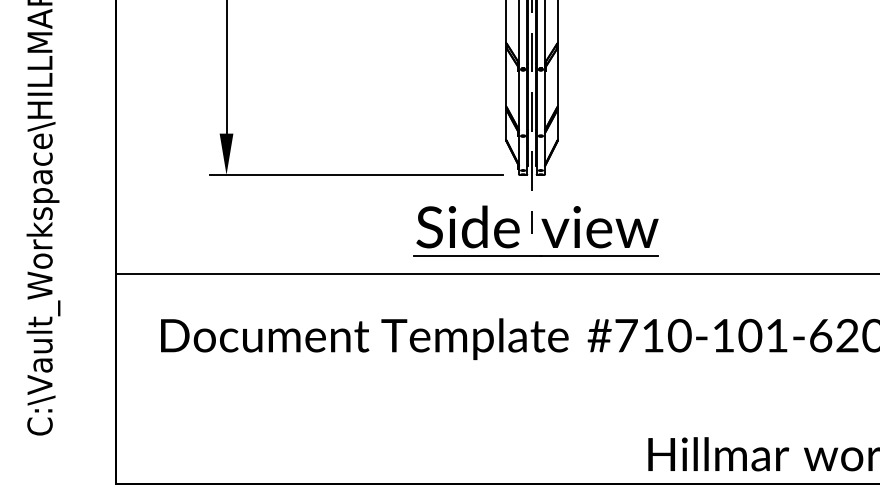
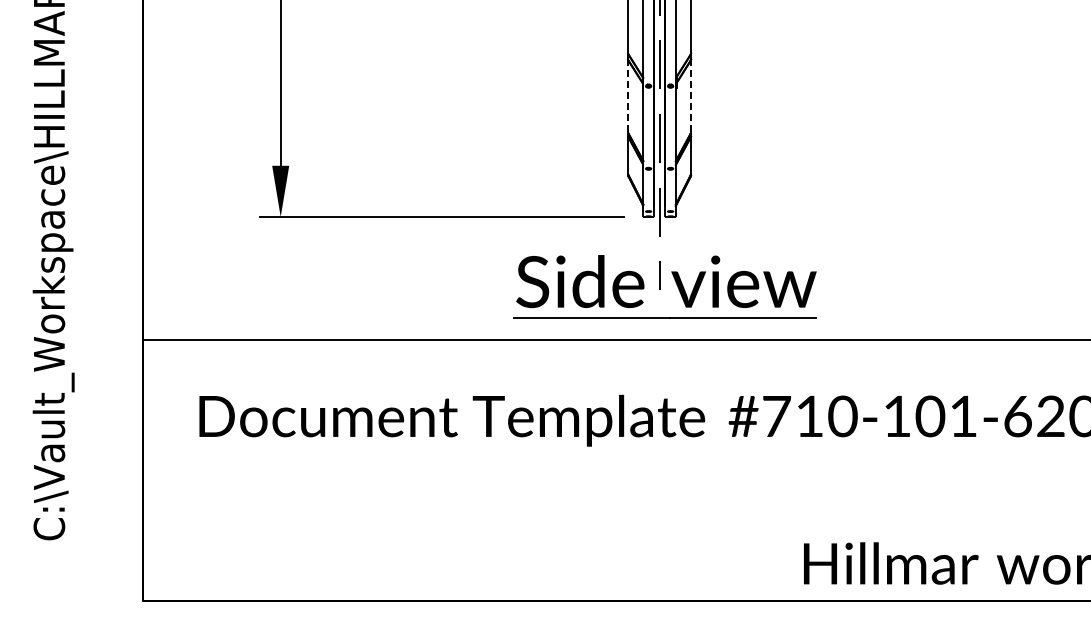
line: (506, 76) -> (627, 95), solid -> dashed
line: (557, 76) -> (691, 95), solid -> dashed

